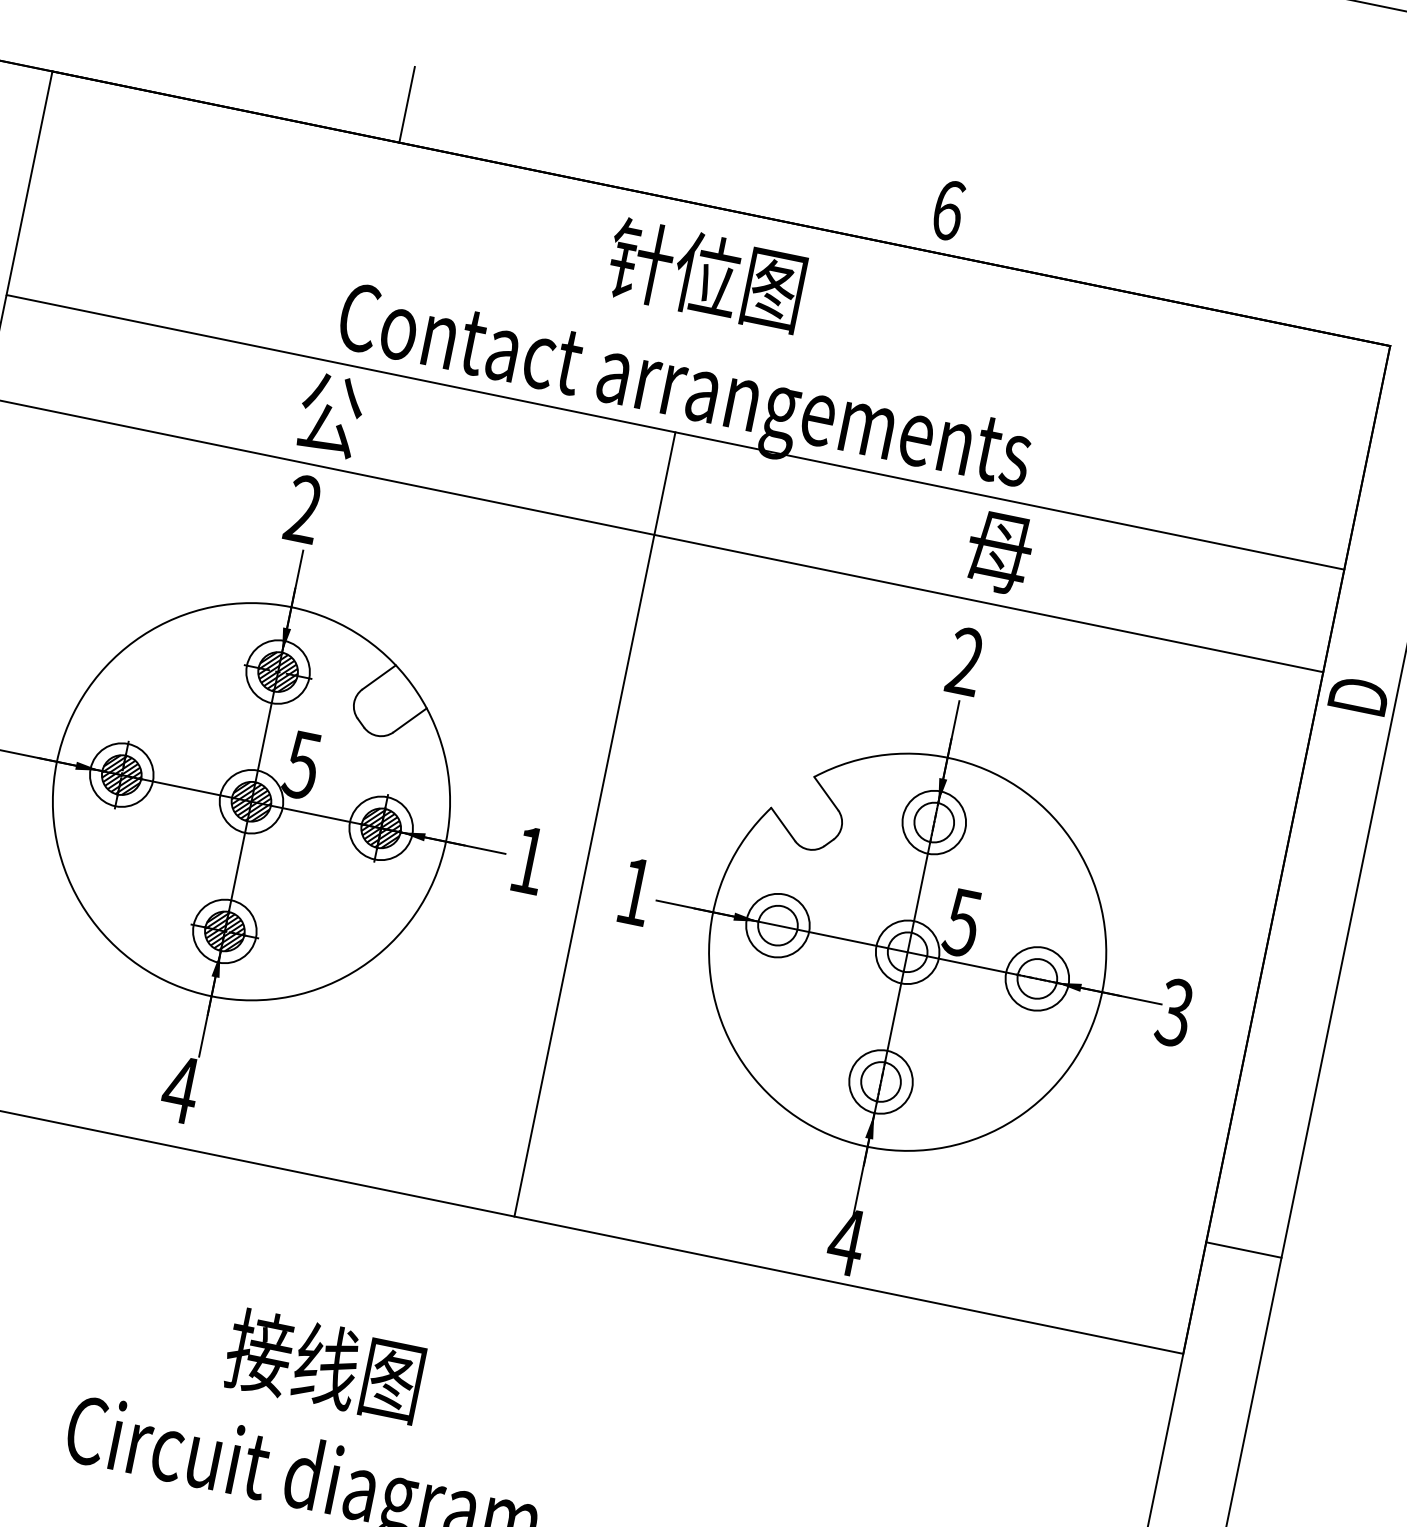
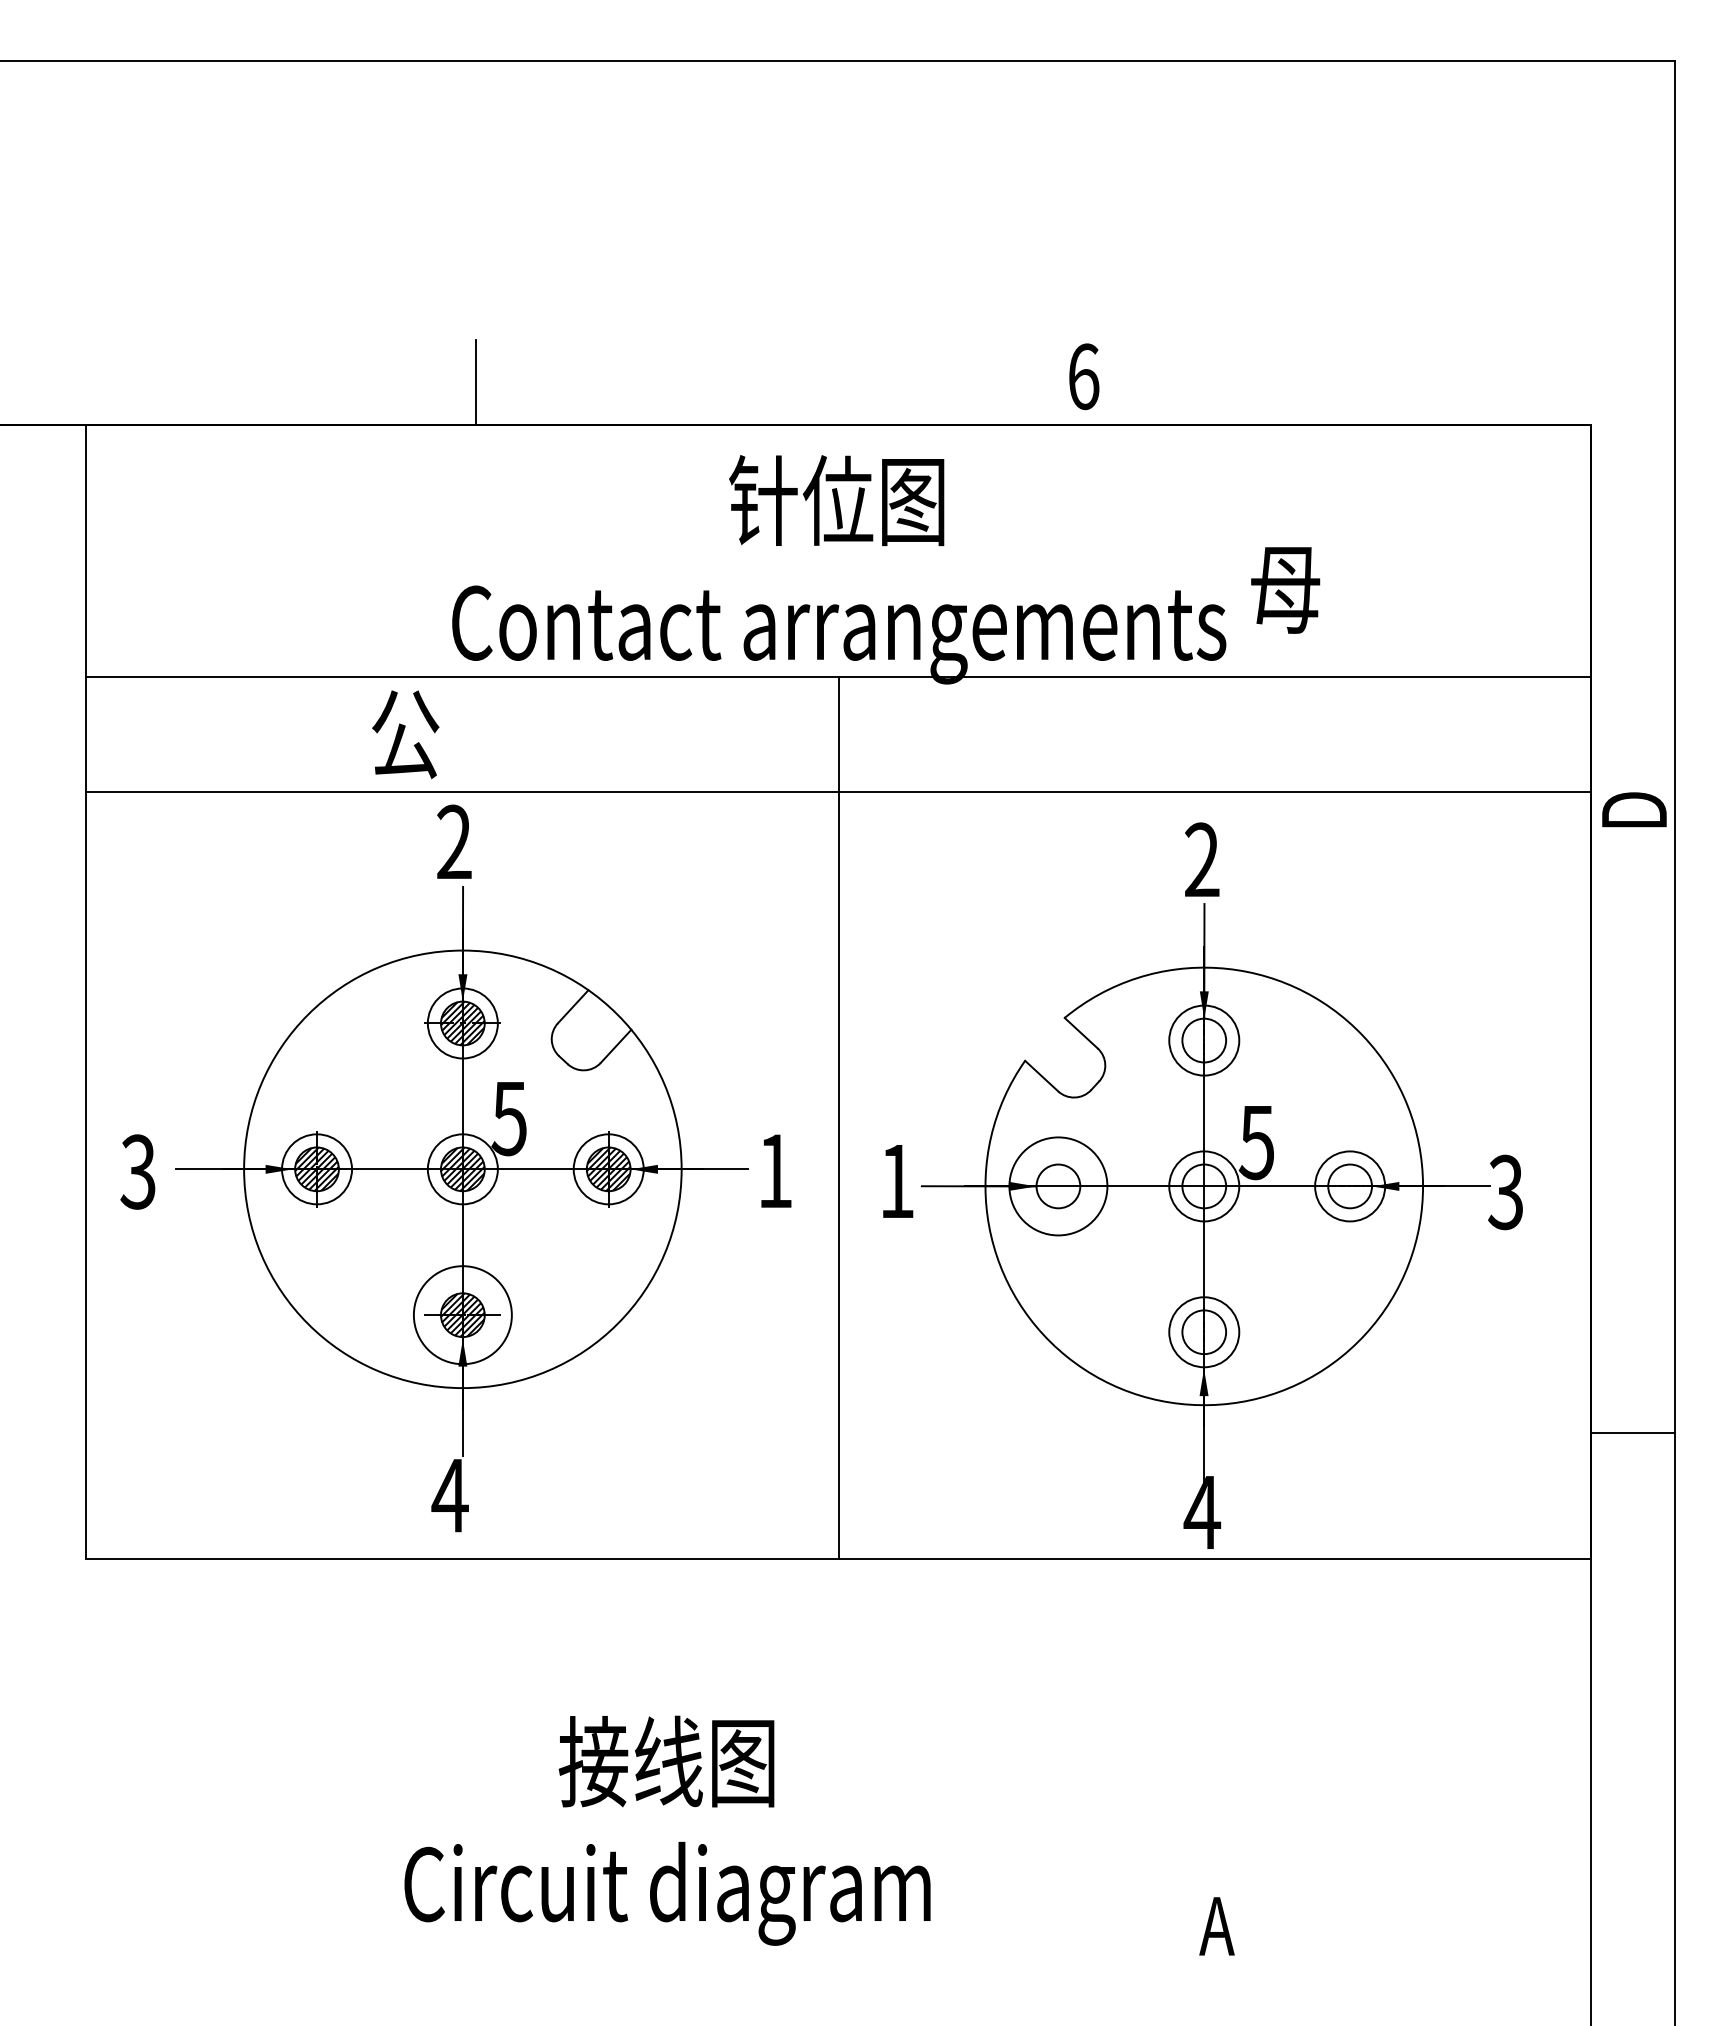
text: (330, 414) -> (405, 734), moved
text: (999, 553) -> (1285, 590), moved
circle: (778, 925) -> (1058, 1186), size x1.4
circle: (224, 931) -> (462, 1315), size x1.4

